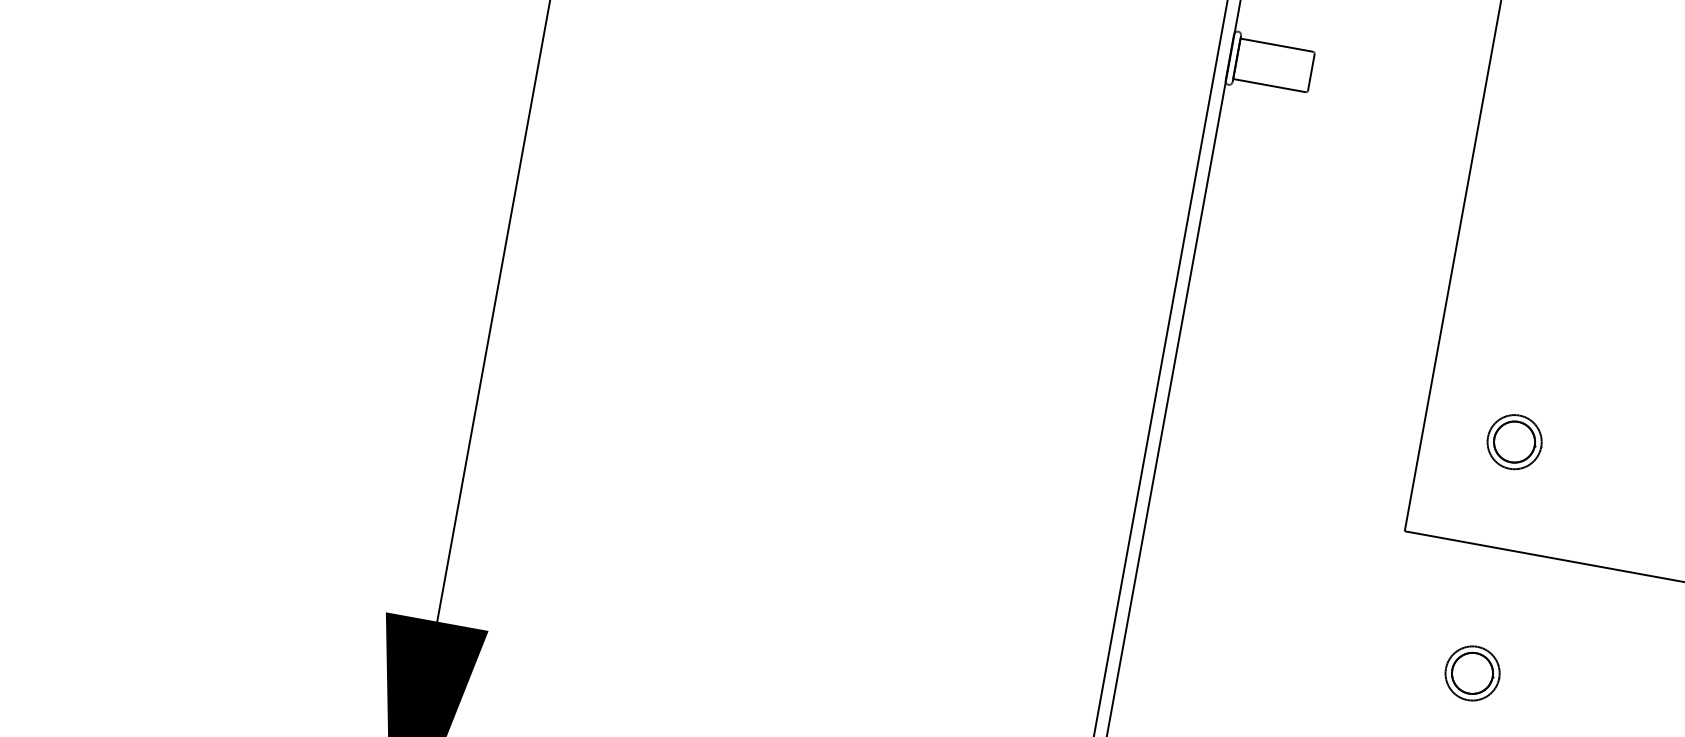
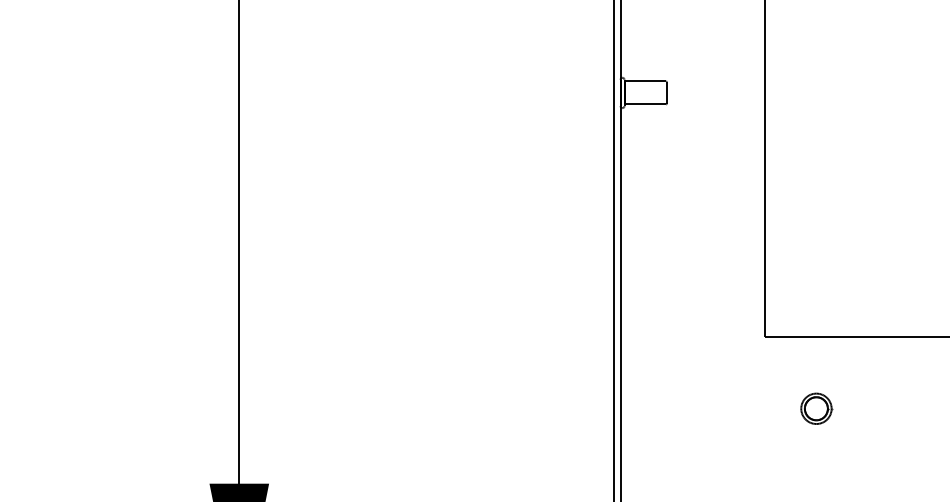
part: (1514, 441) -> (816, 276), removed

